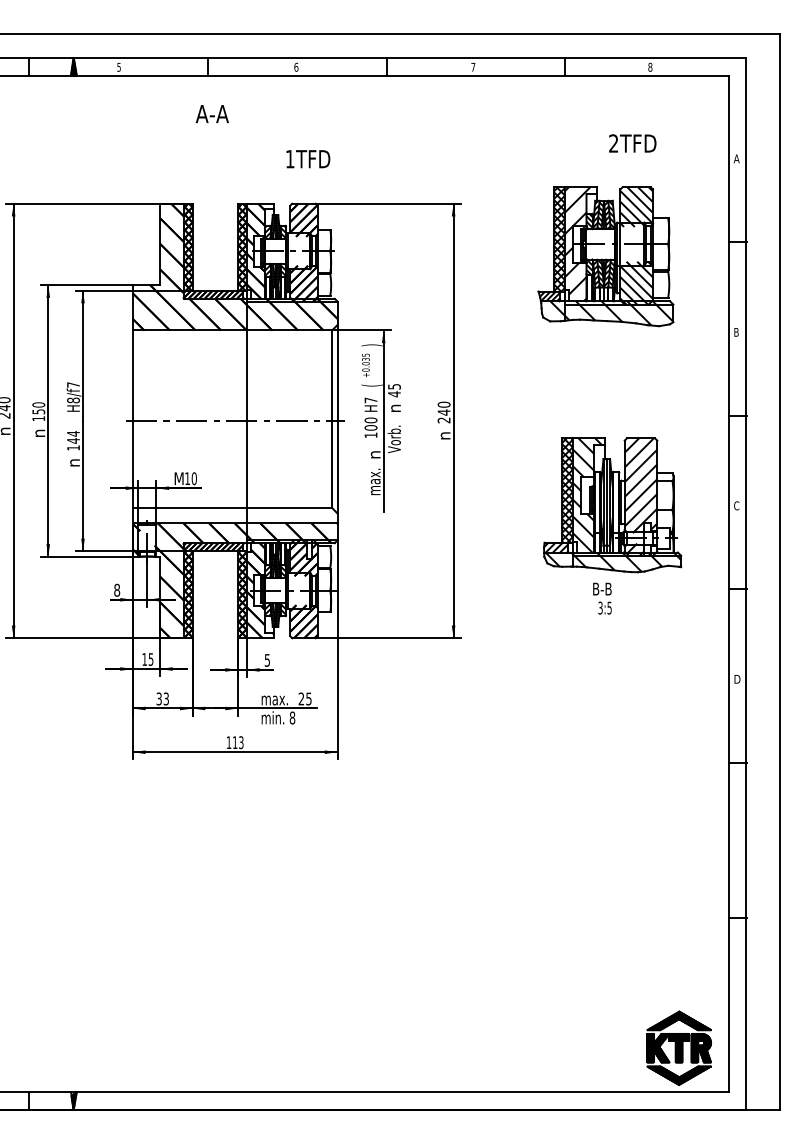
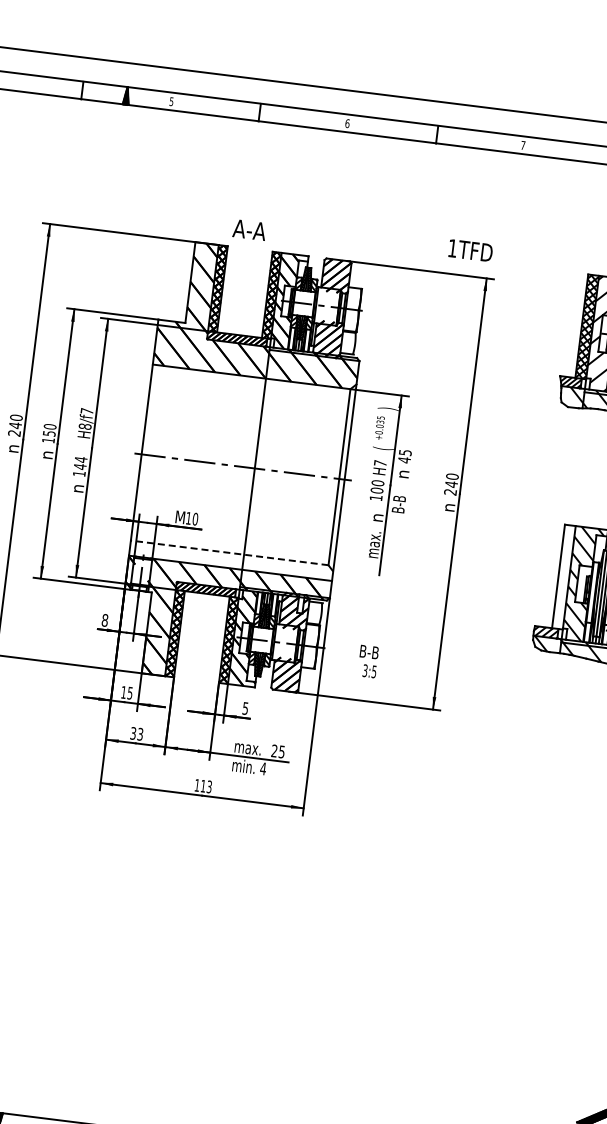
text: (211, 113) -> (248, 229), moved
text: (308, 159) -> (470, 251), moved
text: (393, 439) -> (397, 504), Vorb. -> B-B
hatch: (566, 490) -> (563, 576), removed
line: (232, 507) -> (229, 552), solid -> dashed
text: (602, 598) -> (368, 661), moved
text: (292, 717) -> (263, 768), 8 -> 4

